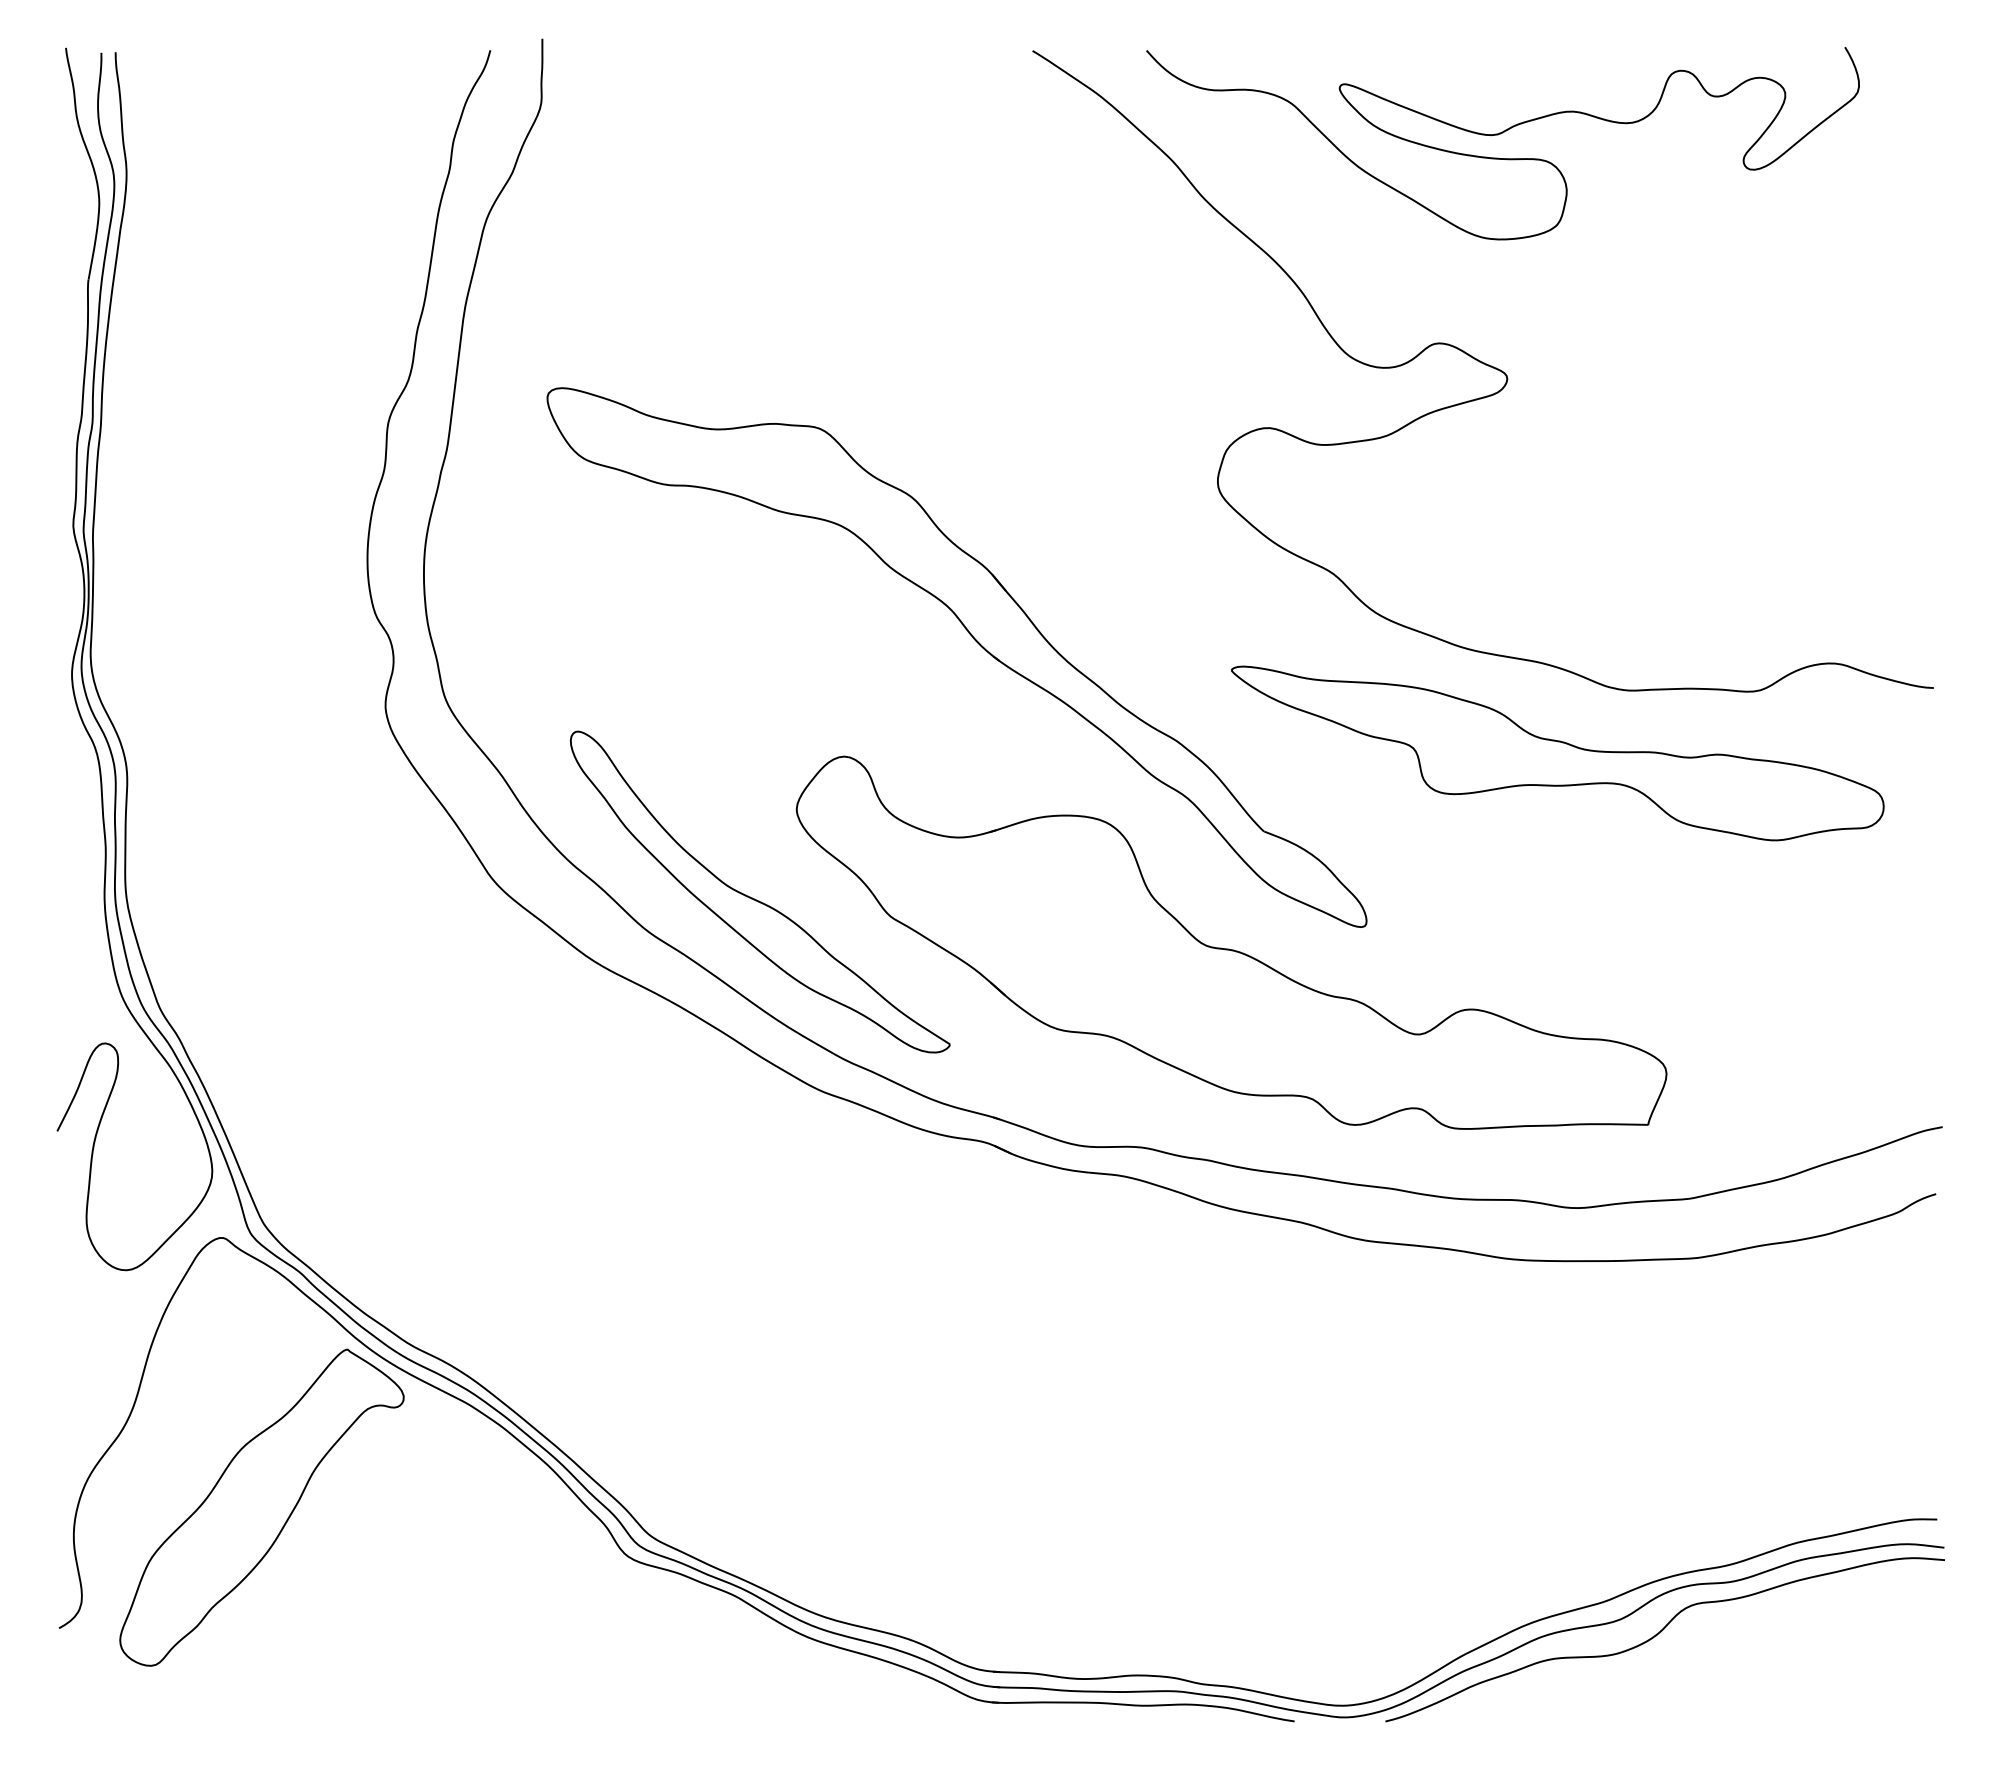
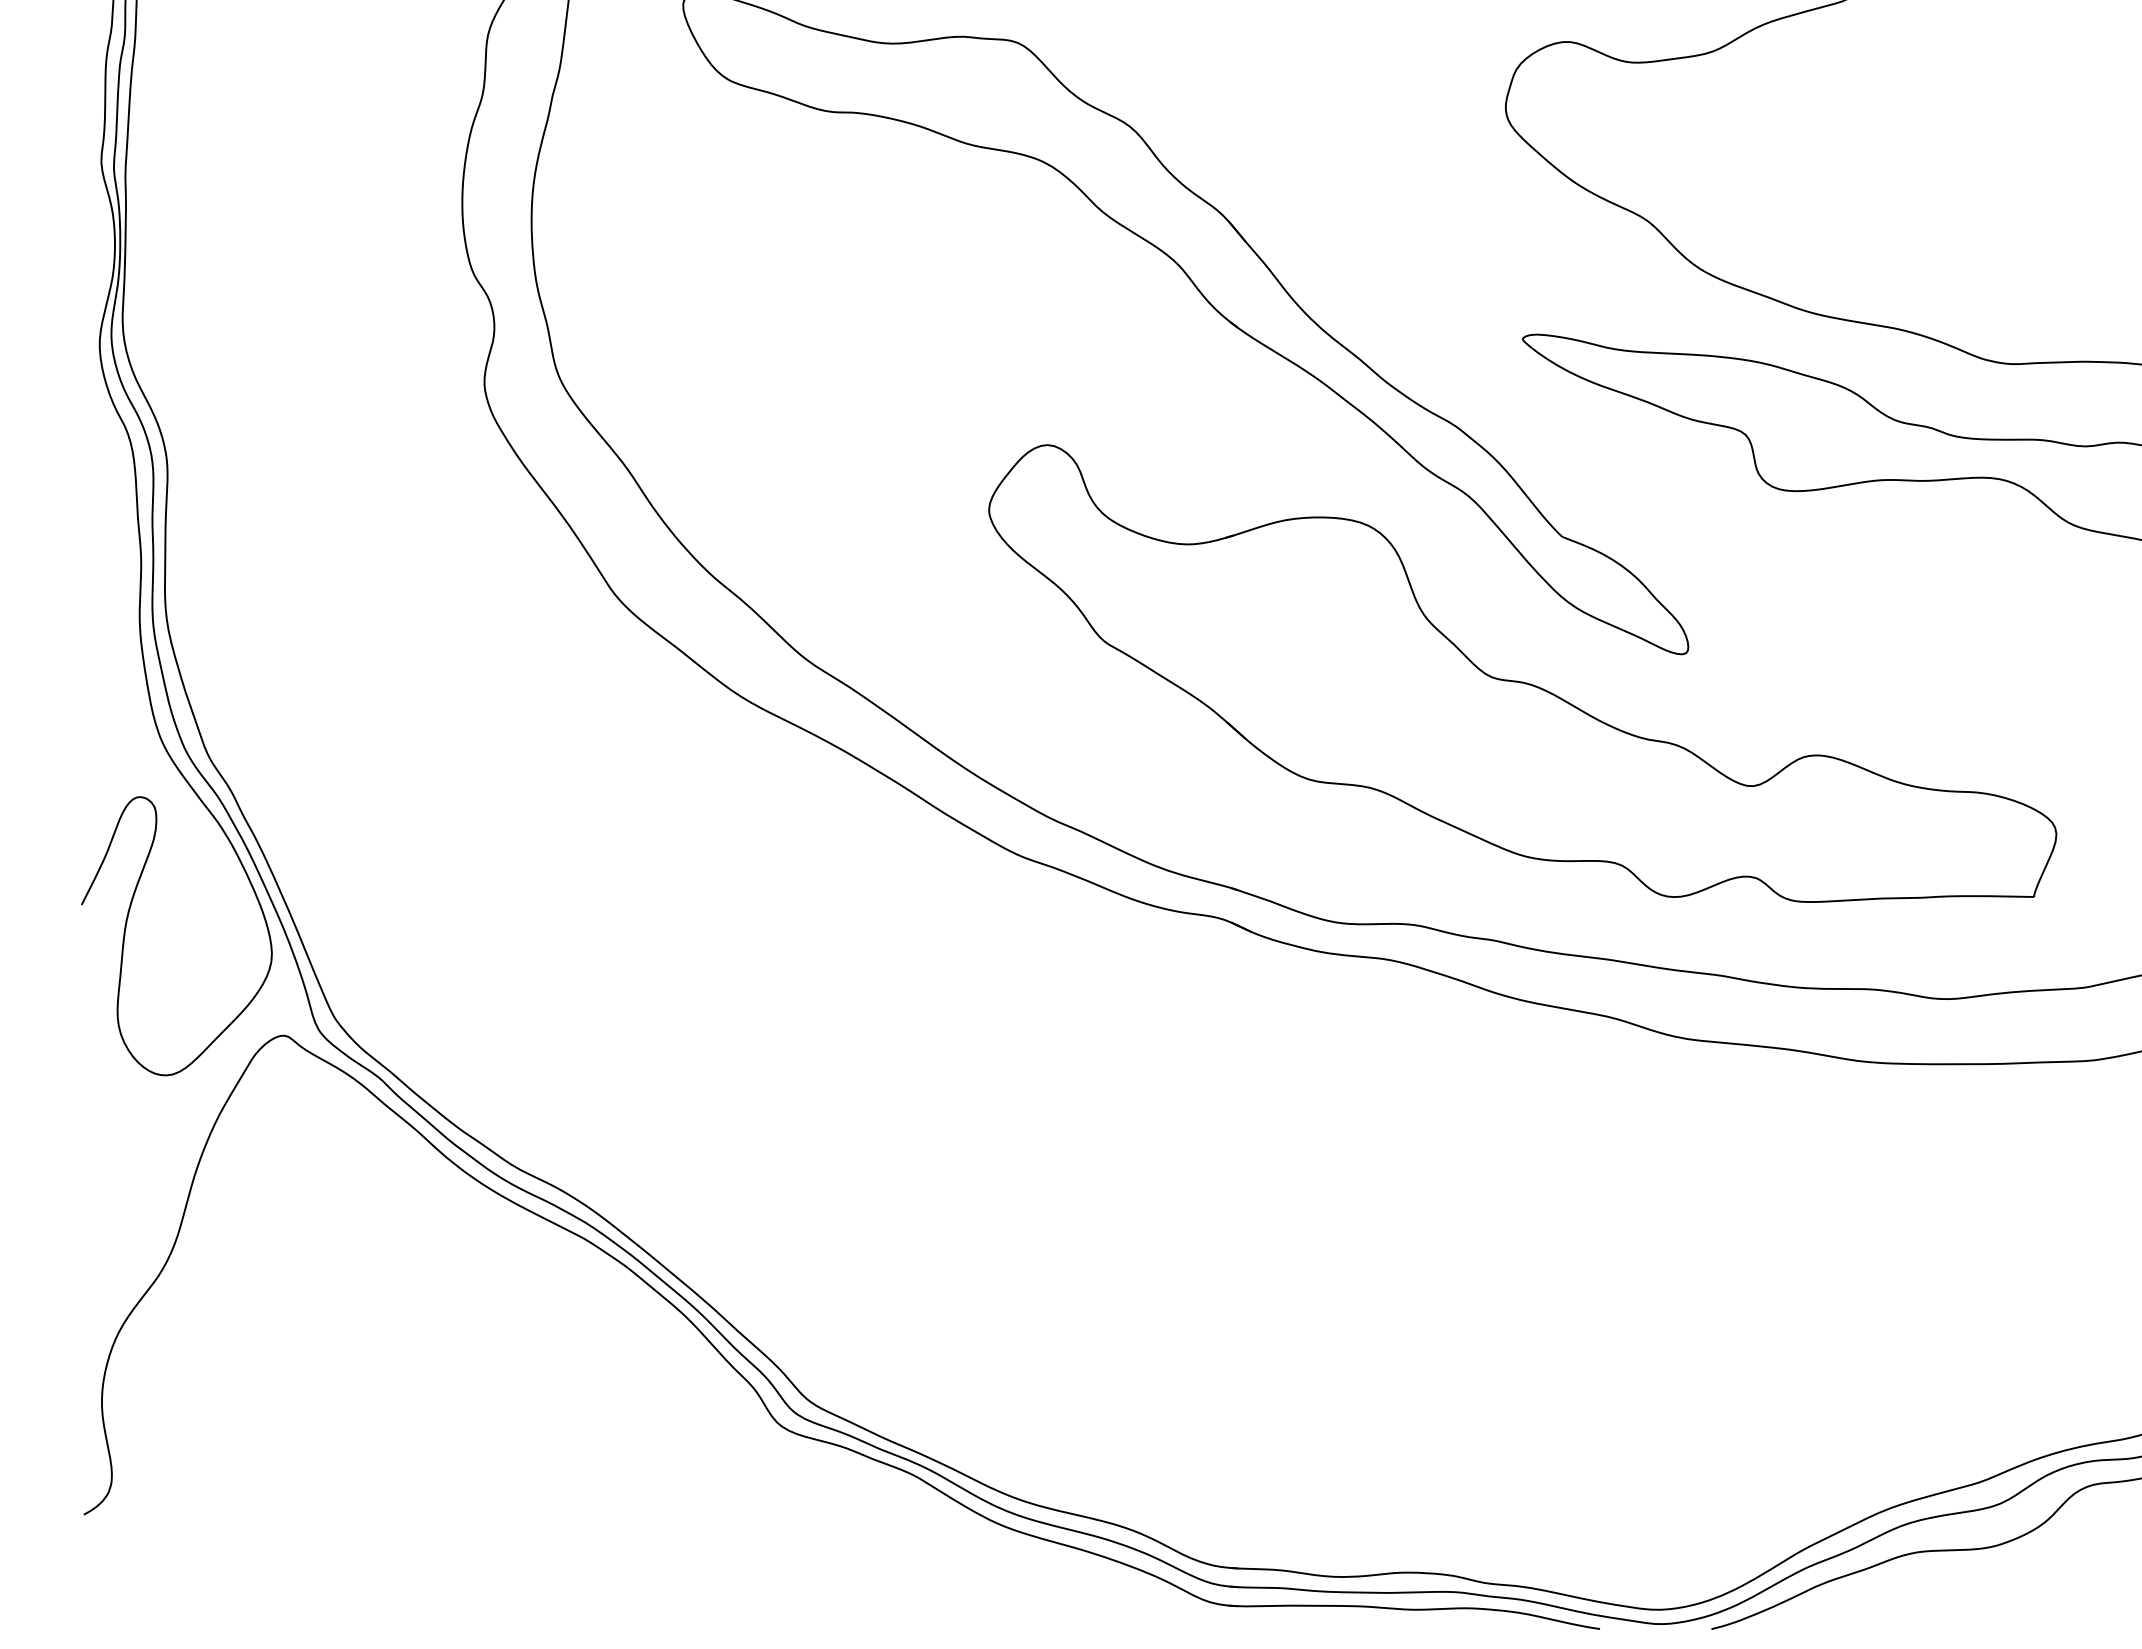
part: (756, 899) -> (939, 620), removed
part: (261, 1507) -> (332, 1366), removed

